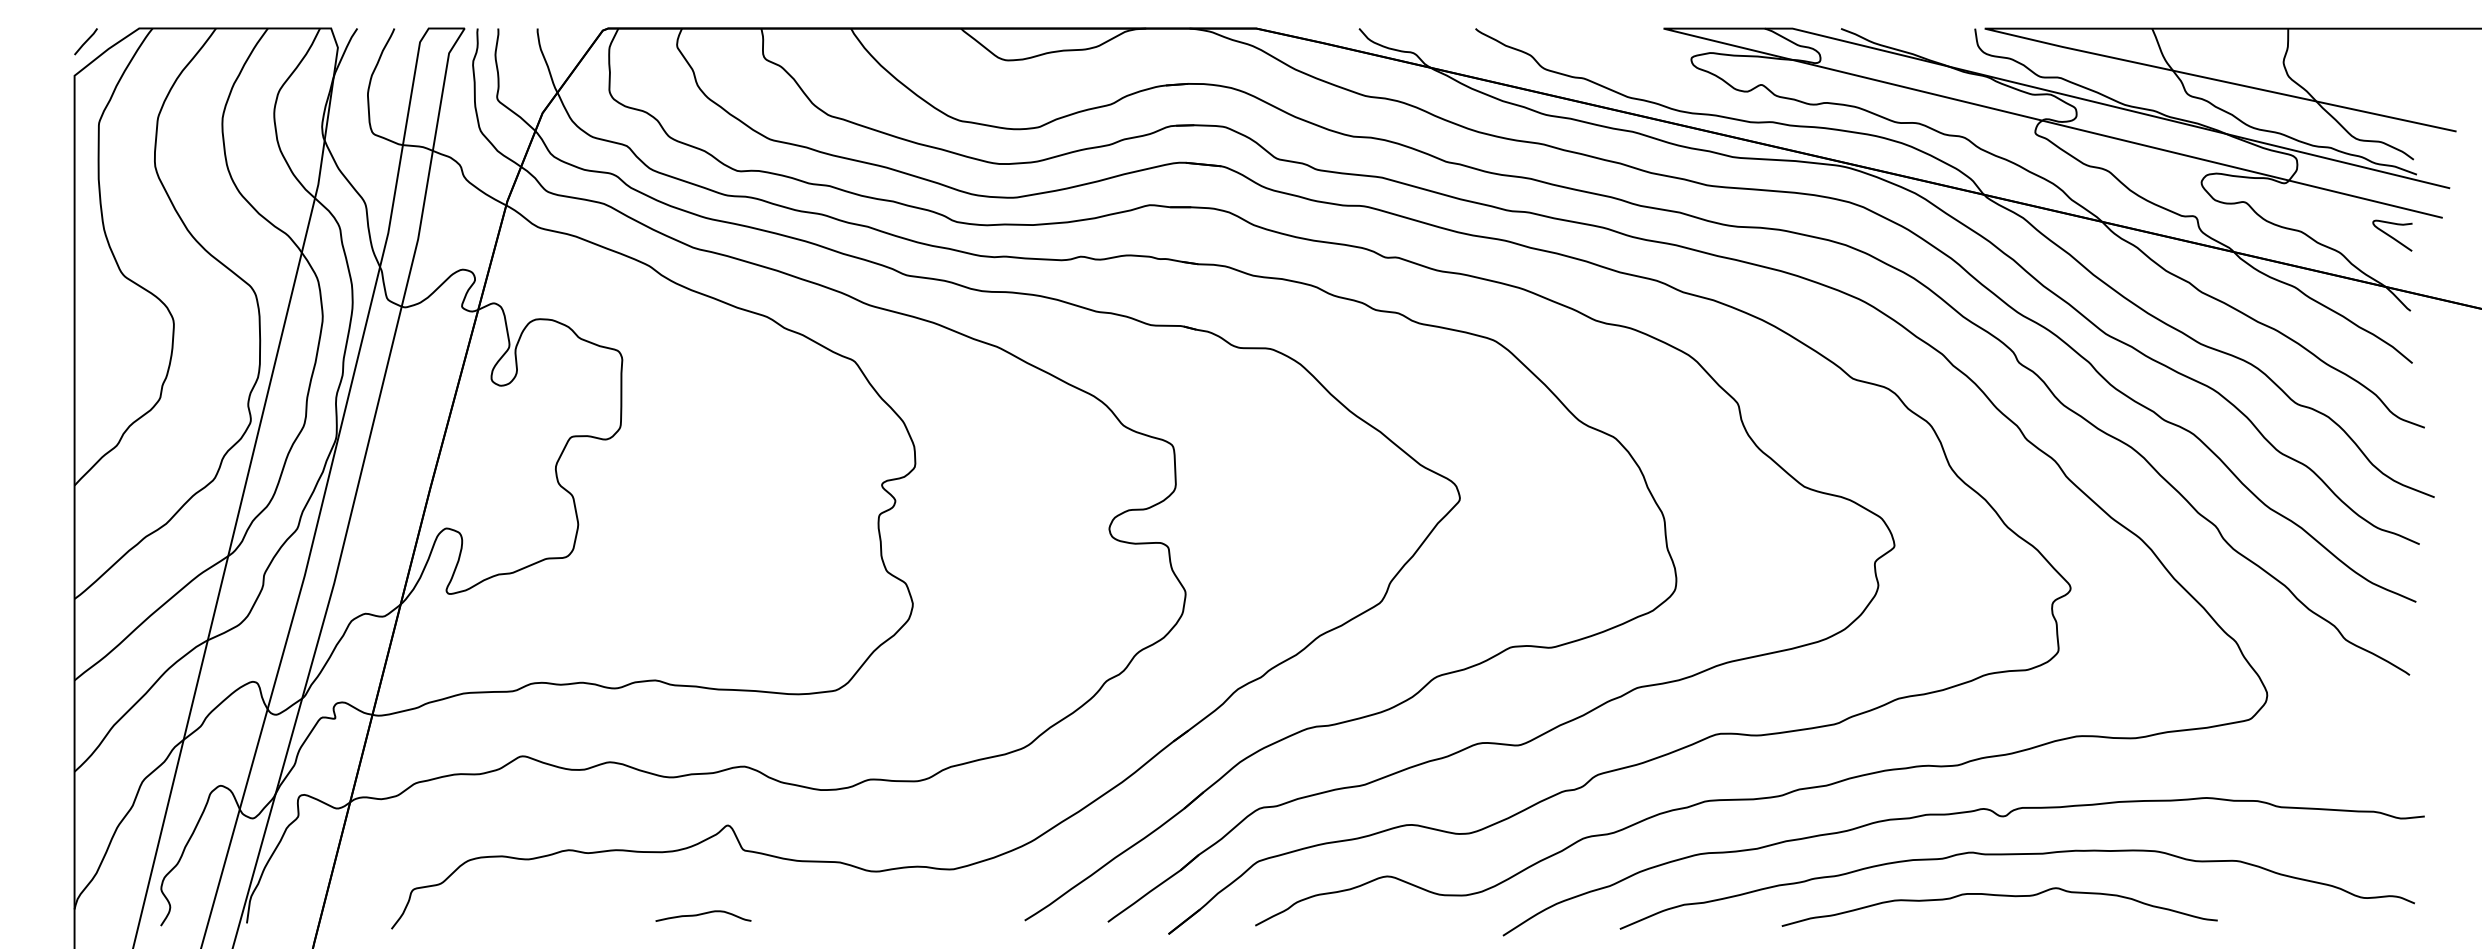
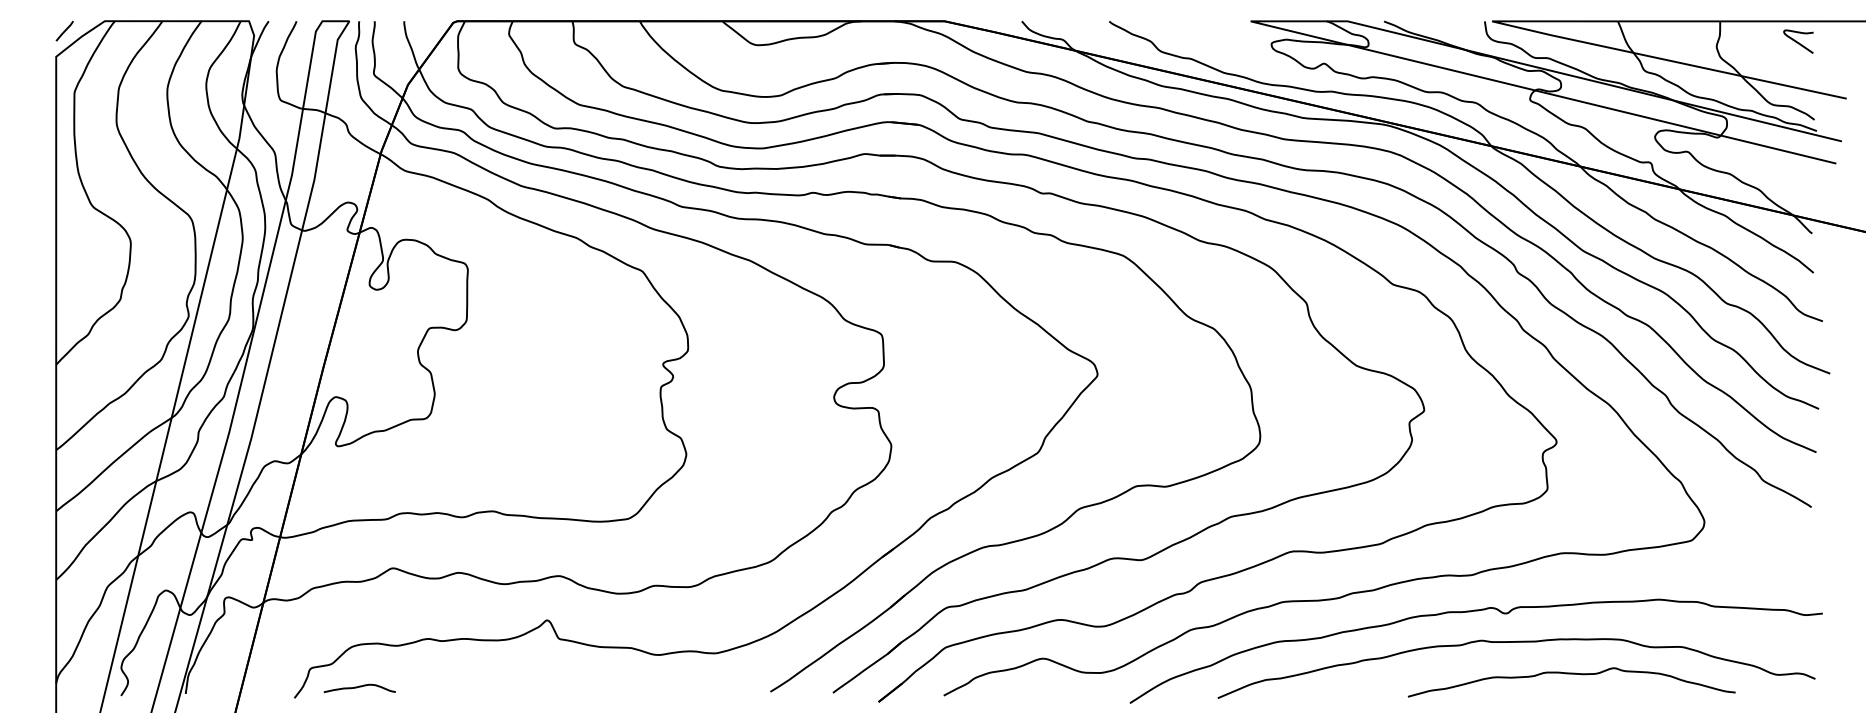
curve: (2392, 236) -> (1798, 42), moved
curve: (1999, 896) -> (1571, 674), moved
curve: (703, 914) -> (359, 687), moved

